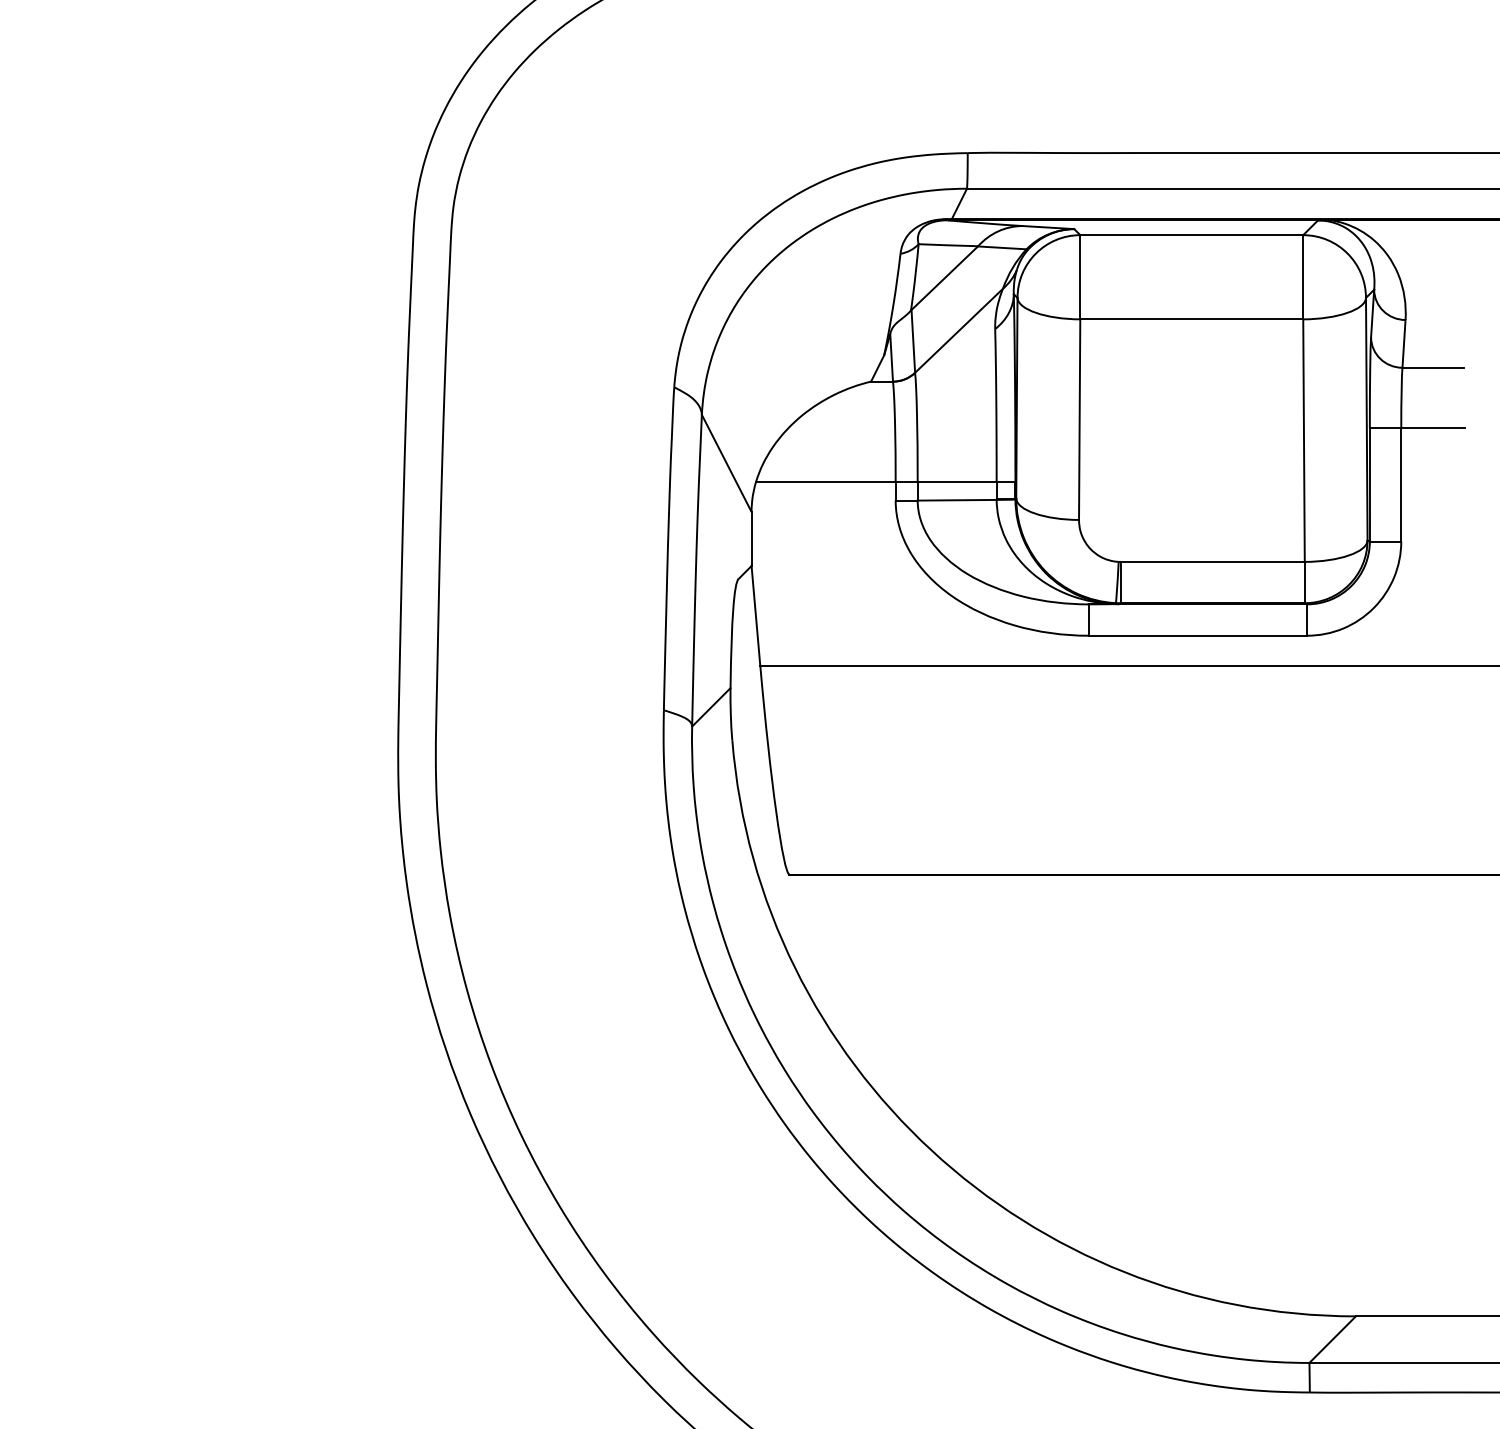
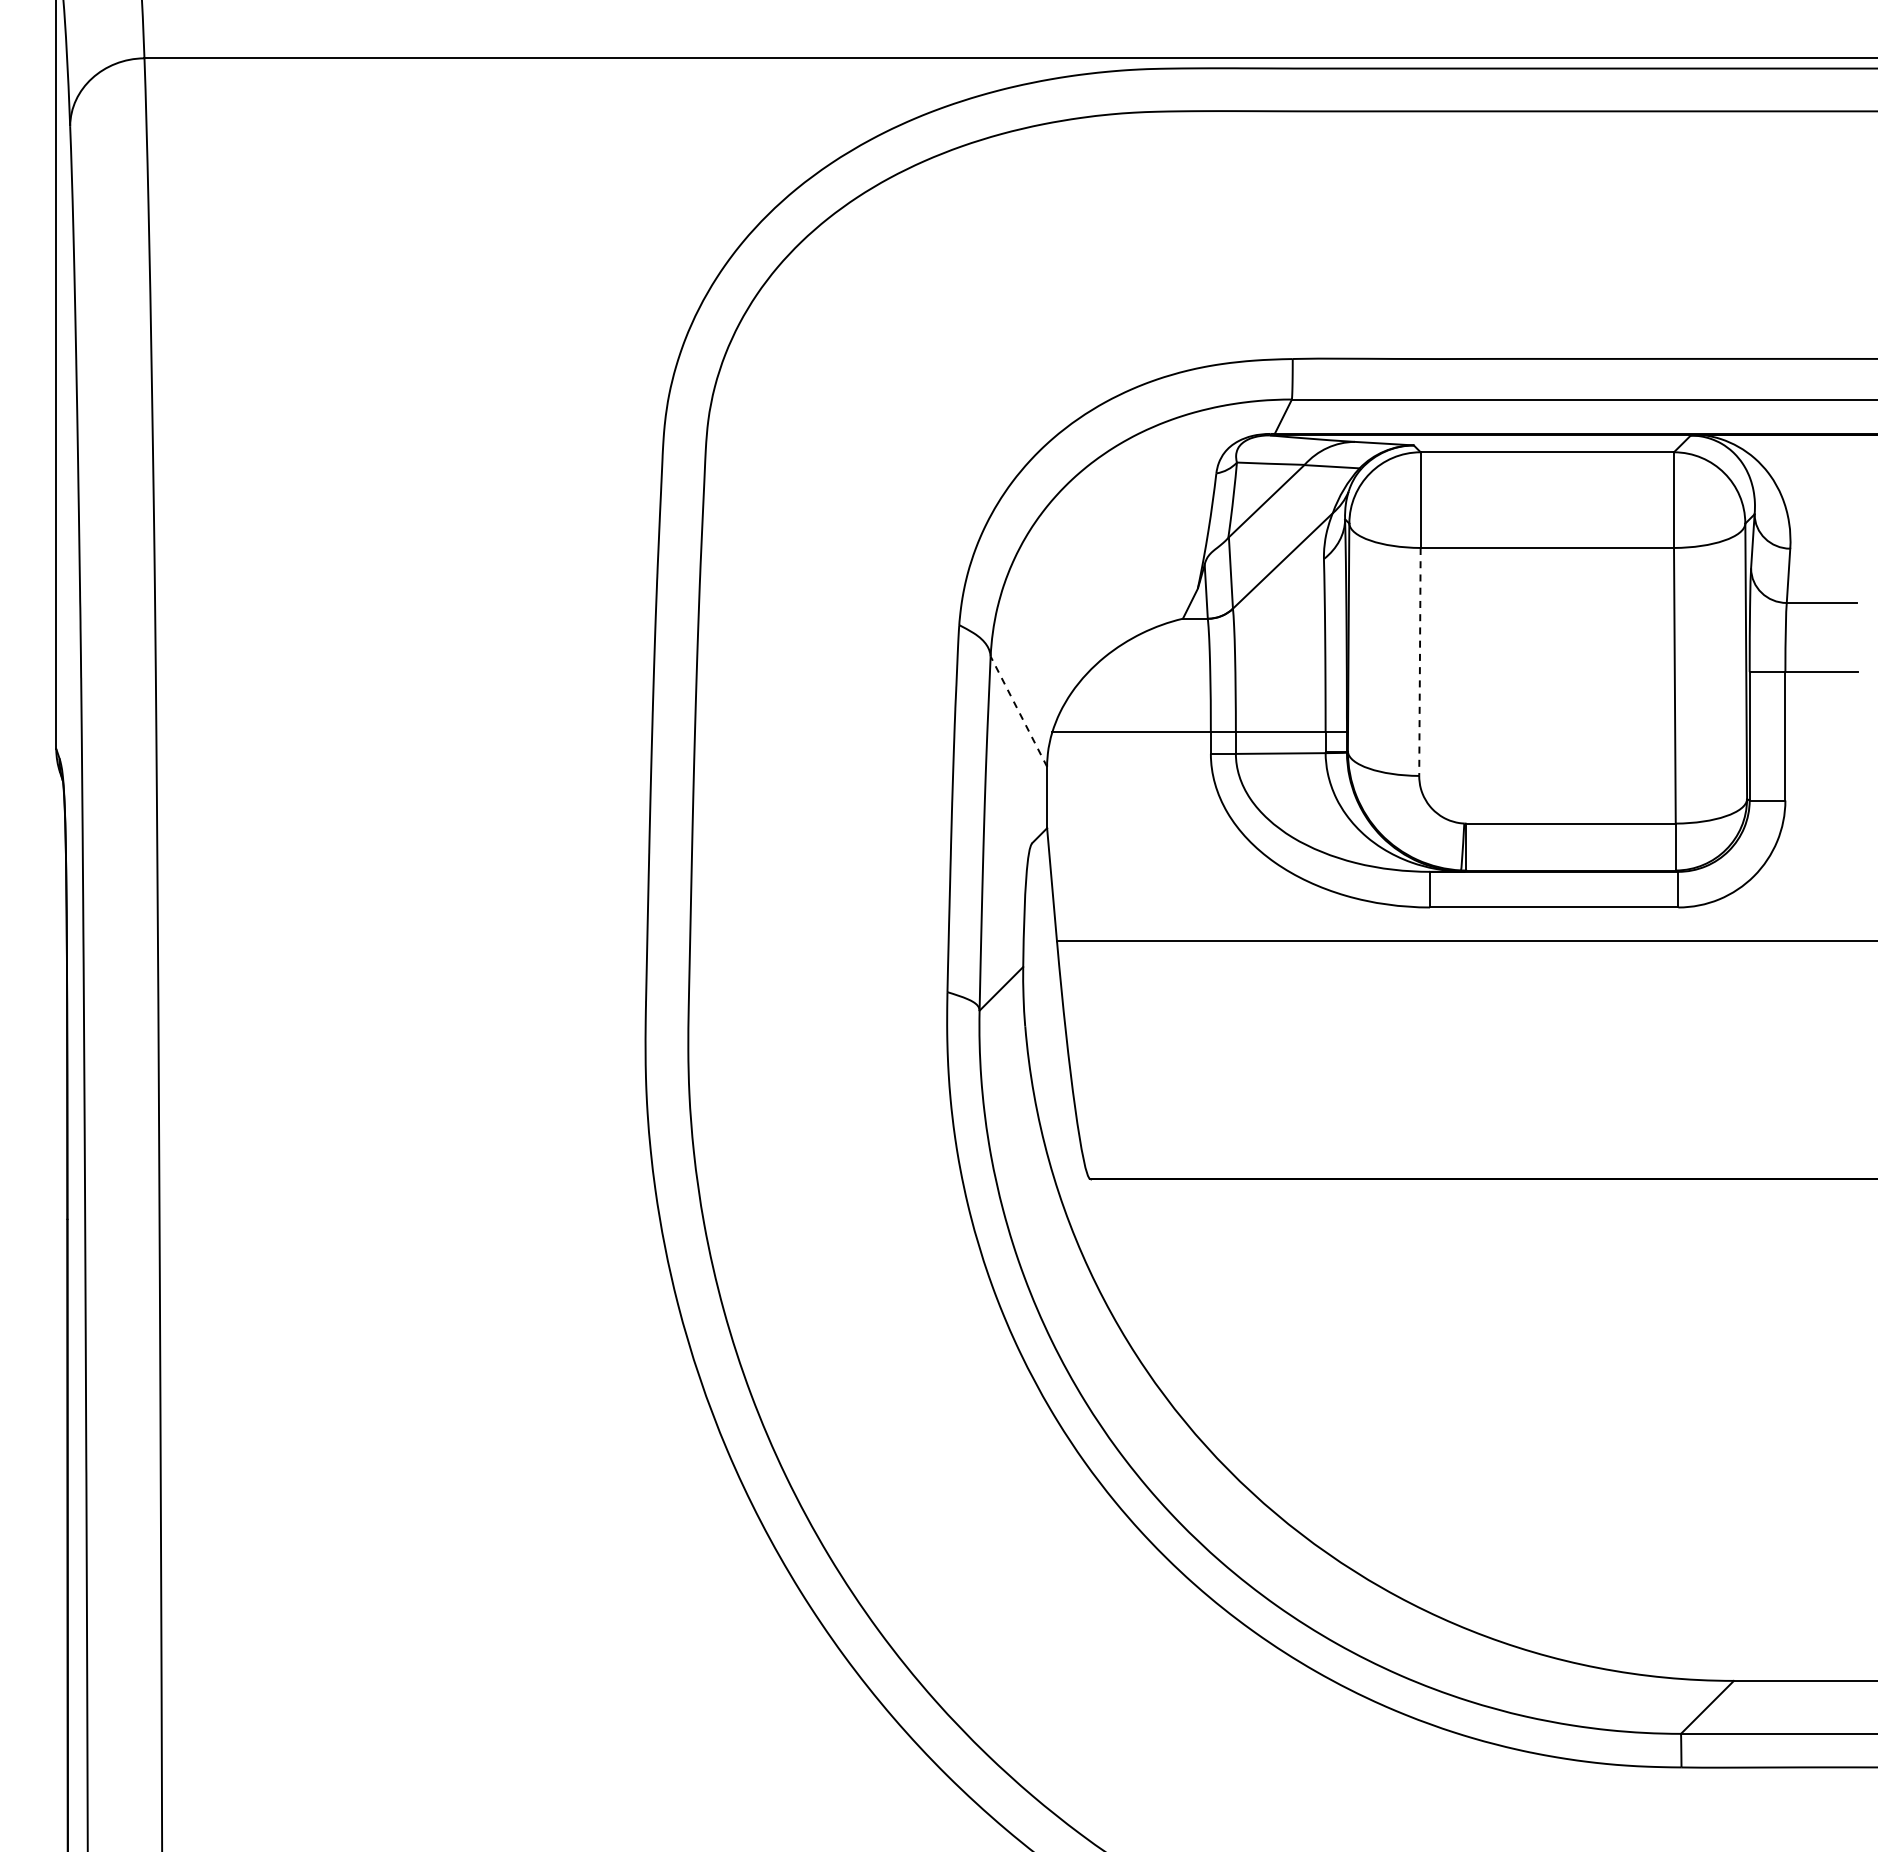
line: (1079, 419) -> (1419, 661), solid -> dashed
line: (726, 463) -> (1018, 711), solid -> dashed

